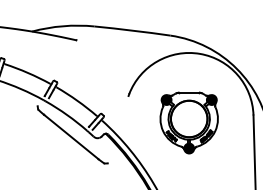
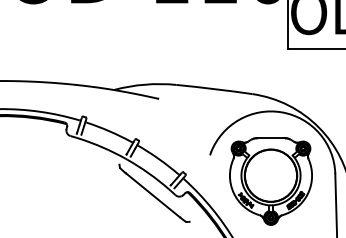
part: (188, 123) -> (270, 181), size x1.43

